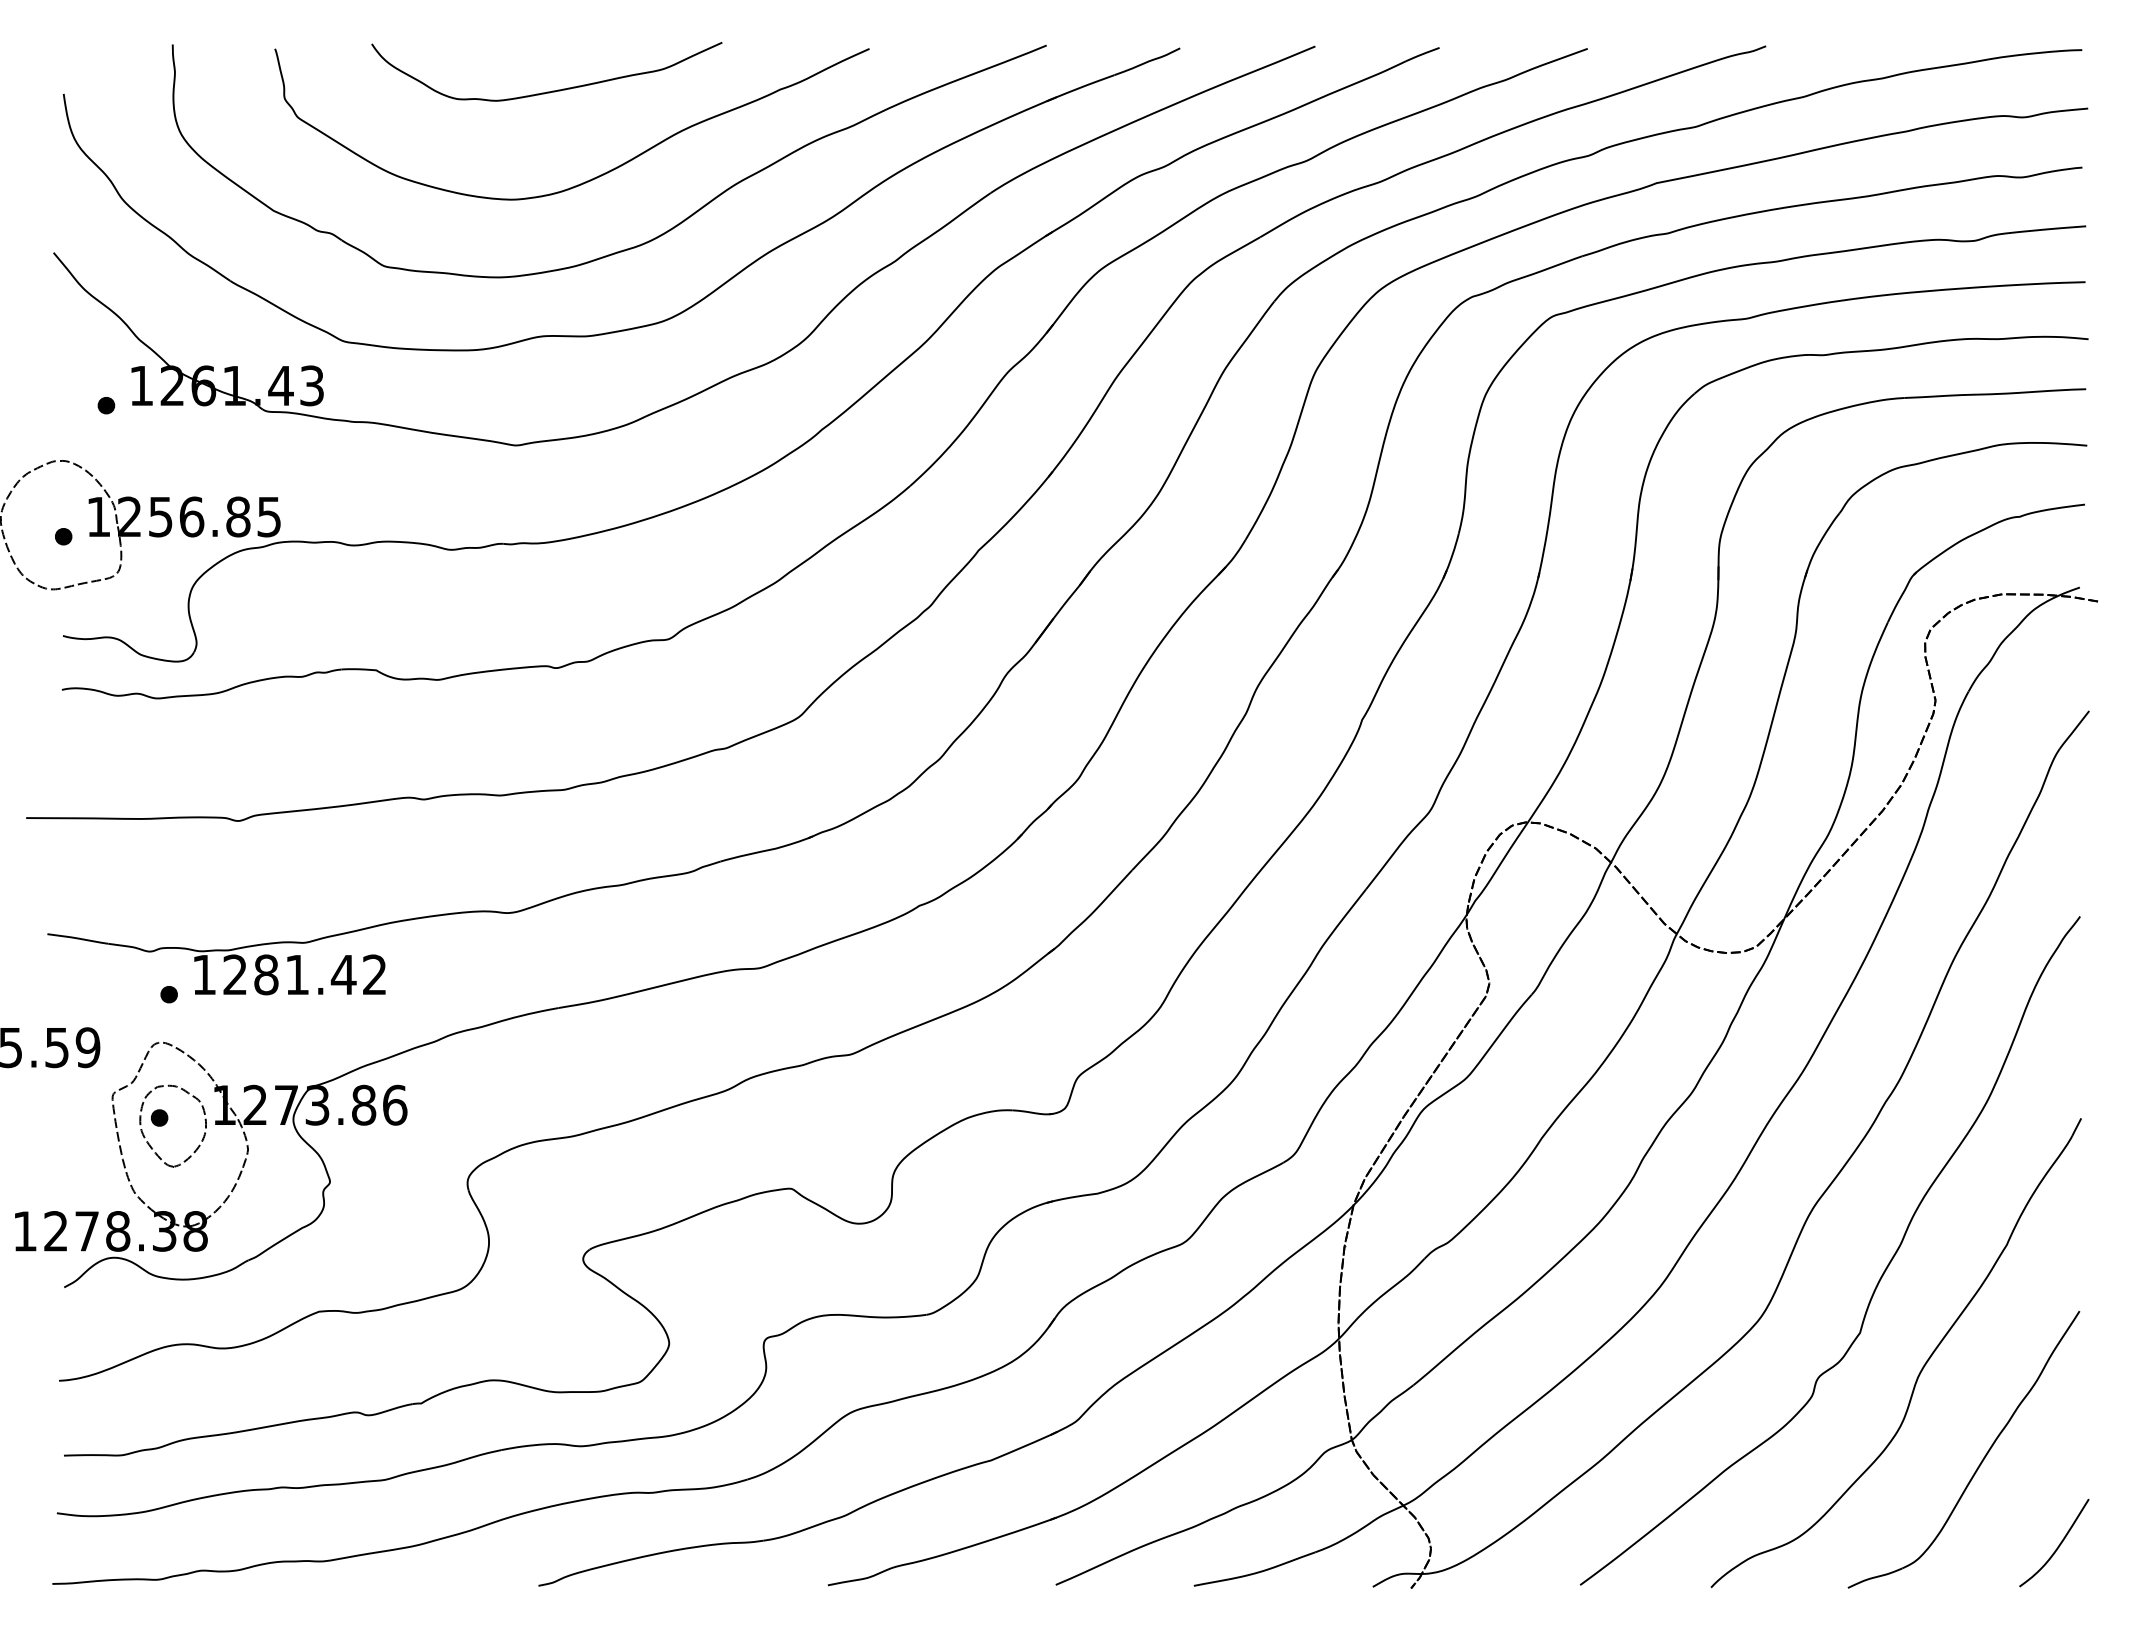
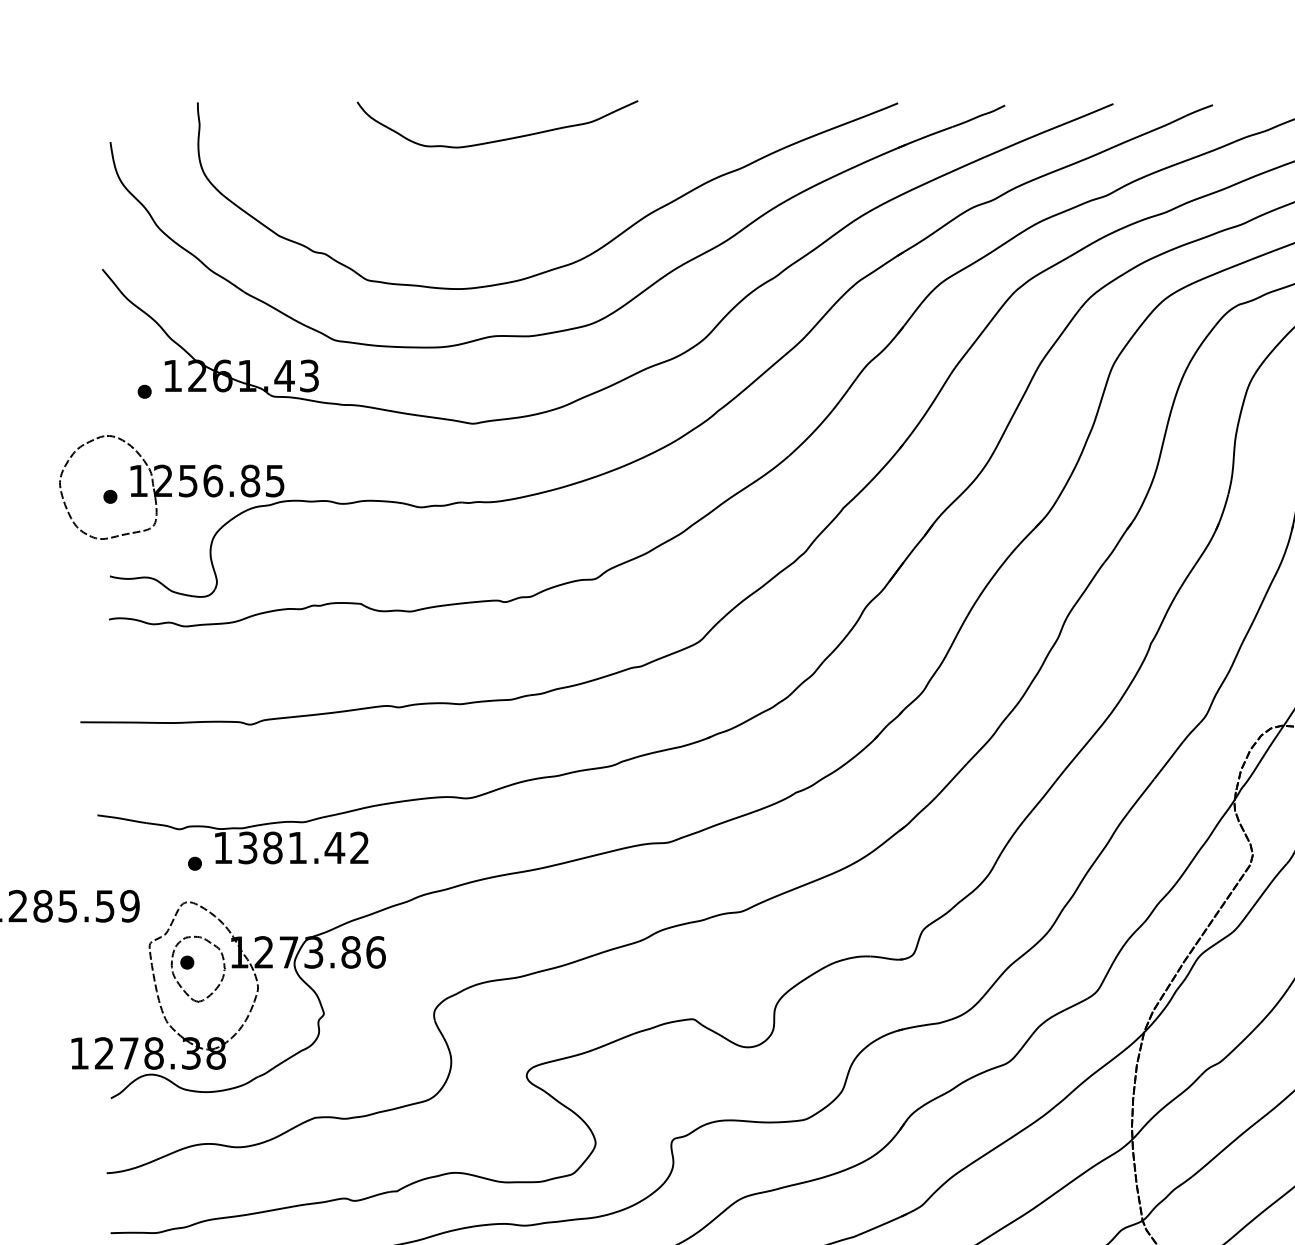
curve: (596, 176) -> (537, 208), removed
text: (234, 974) -> (247, 847), 1281.42 -> 1381.42

